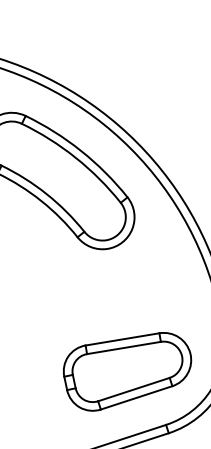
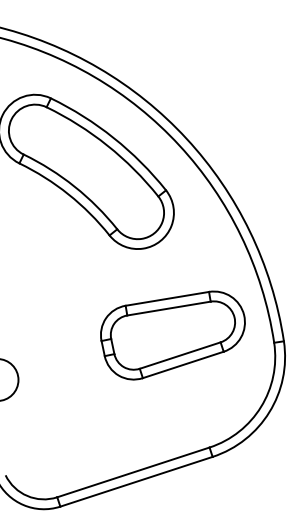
part: (127, 371) -> (172, 335), moved

